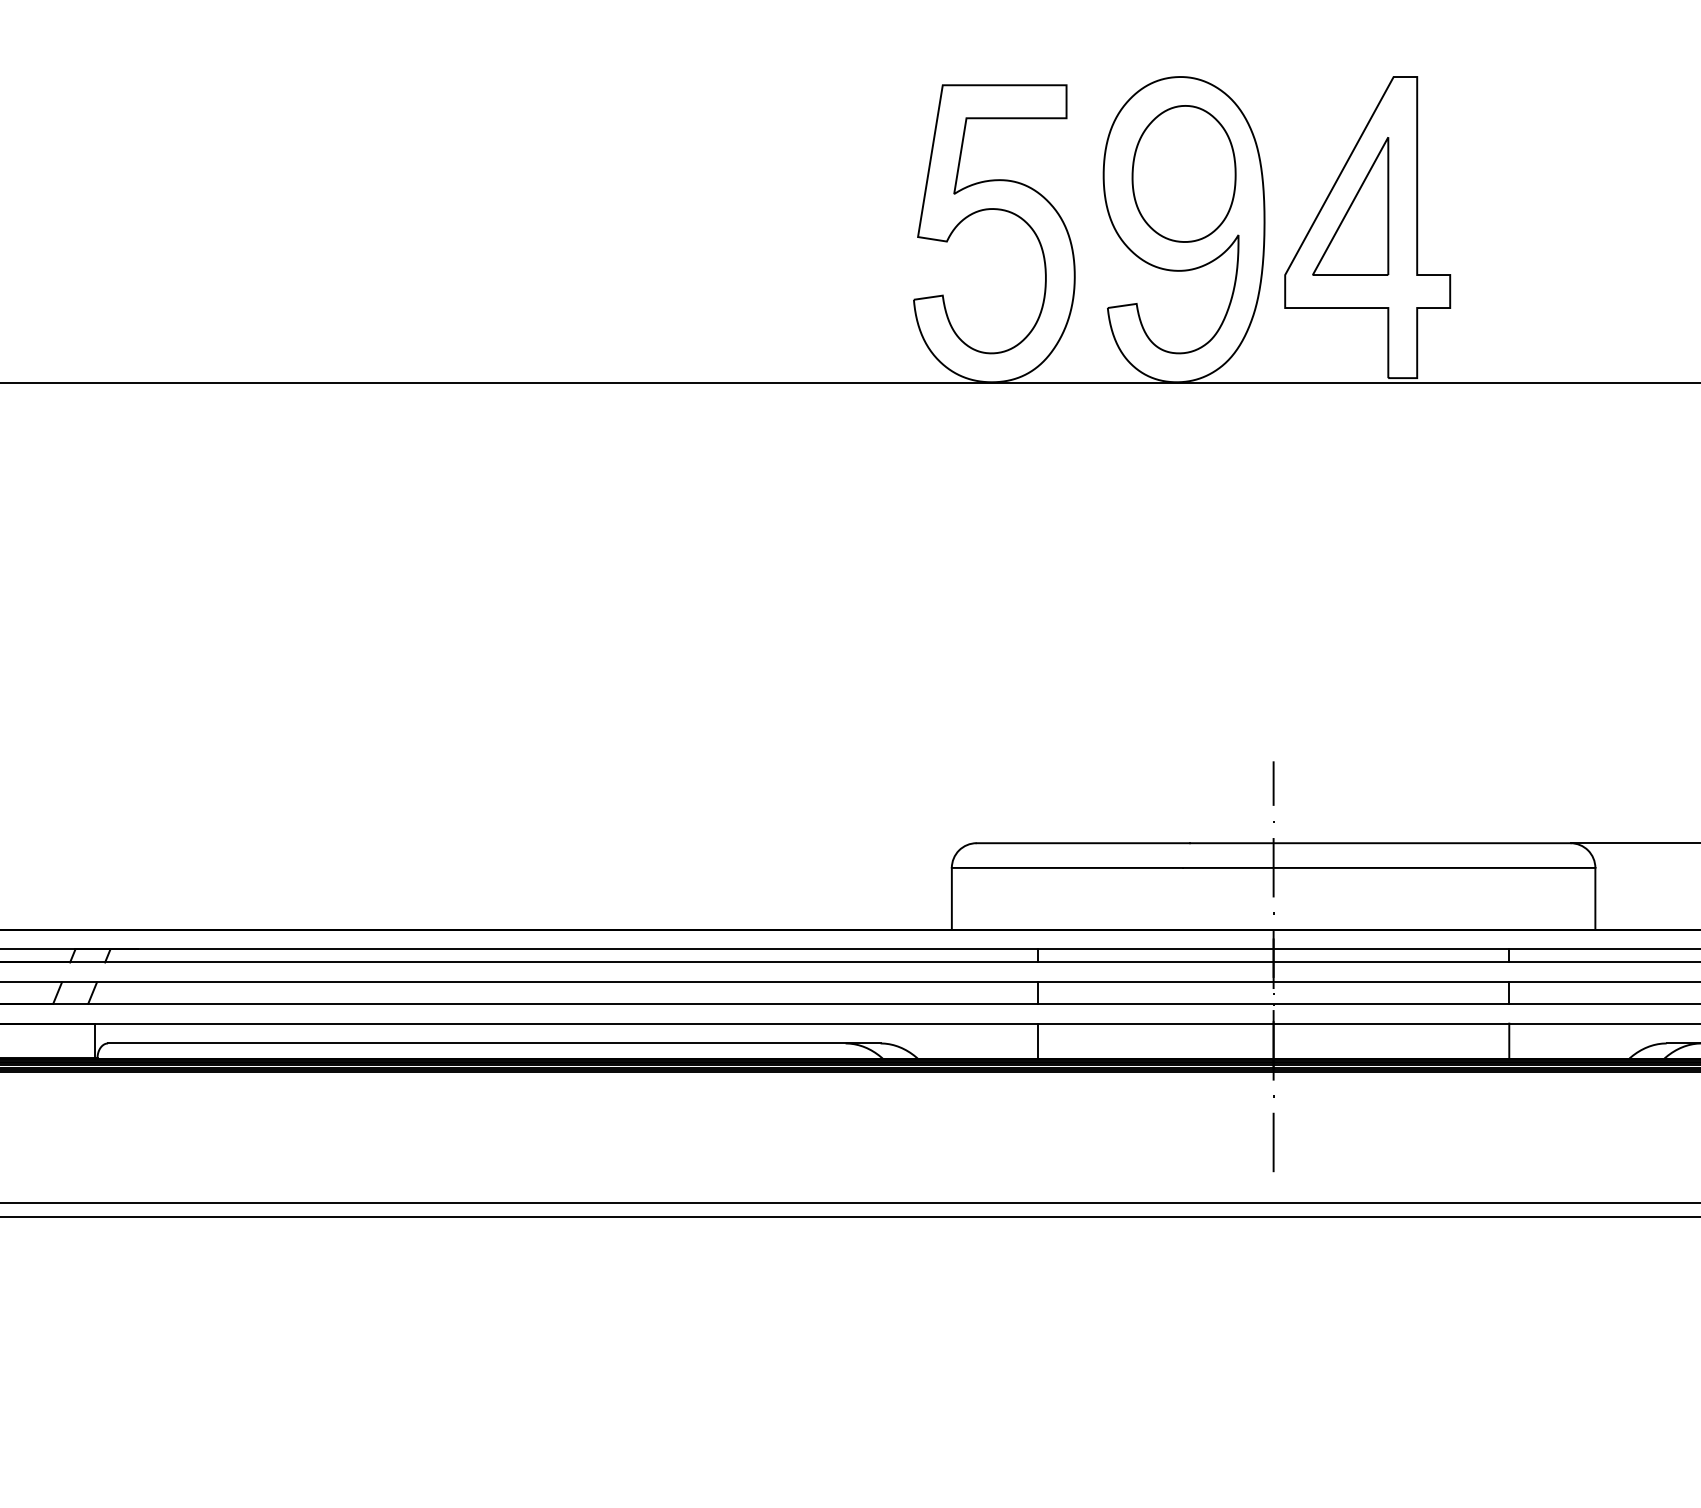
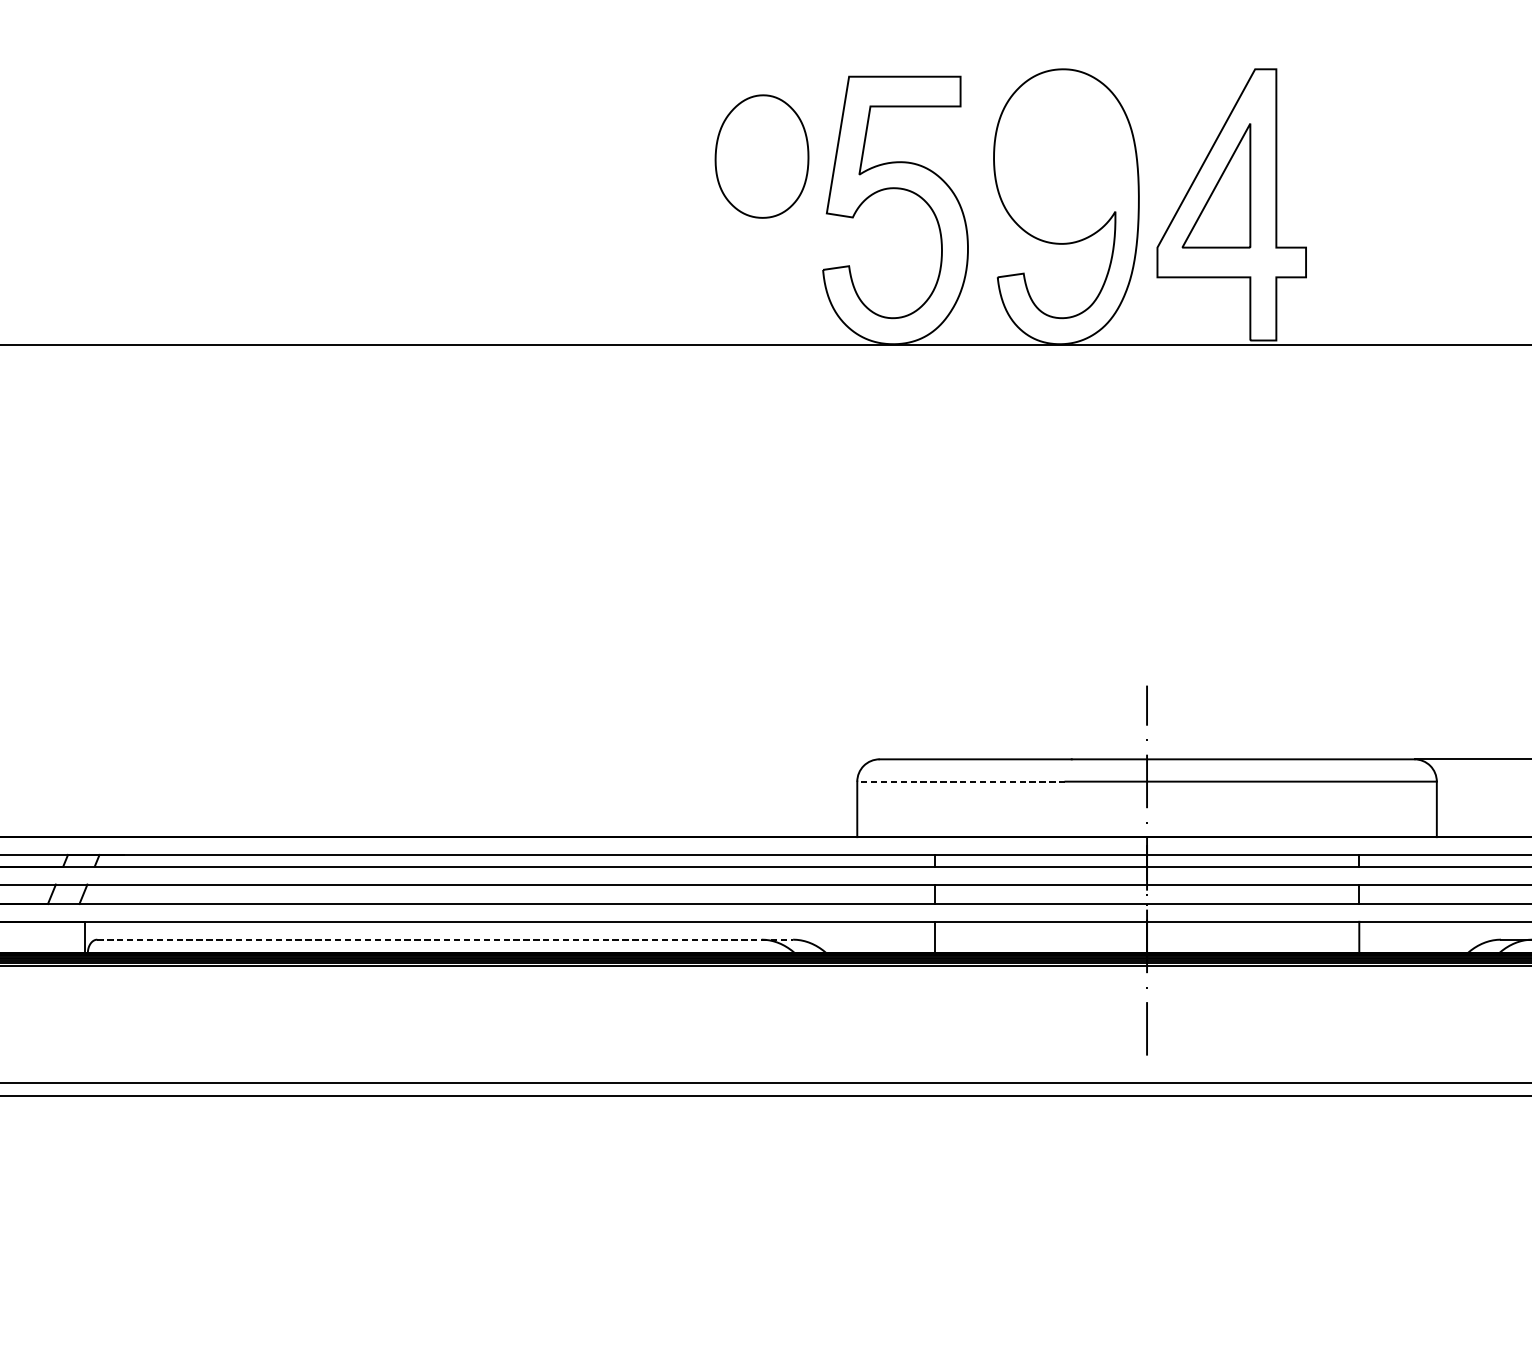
part: (1183, 173) -> (761, 156), moved
line: (1067, 867) -> (961, 781), solid -> dashed
line: (494, 1043) -> (445, 939), solid -> dashed

